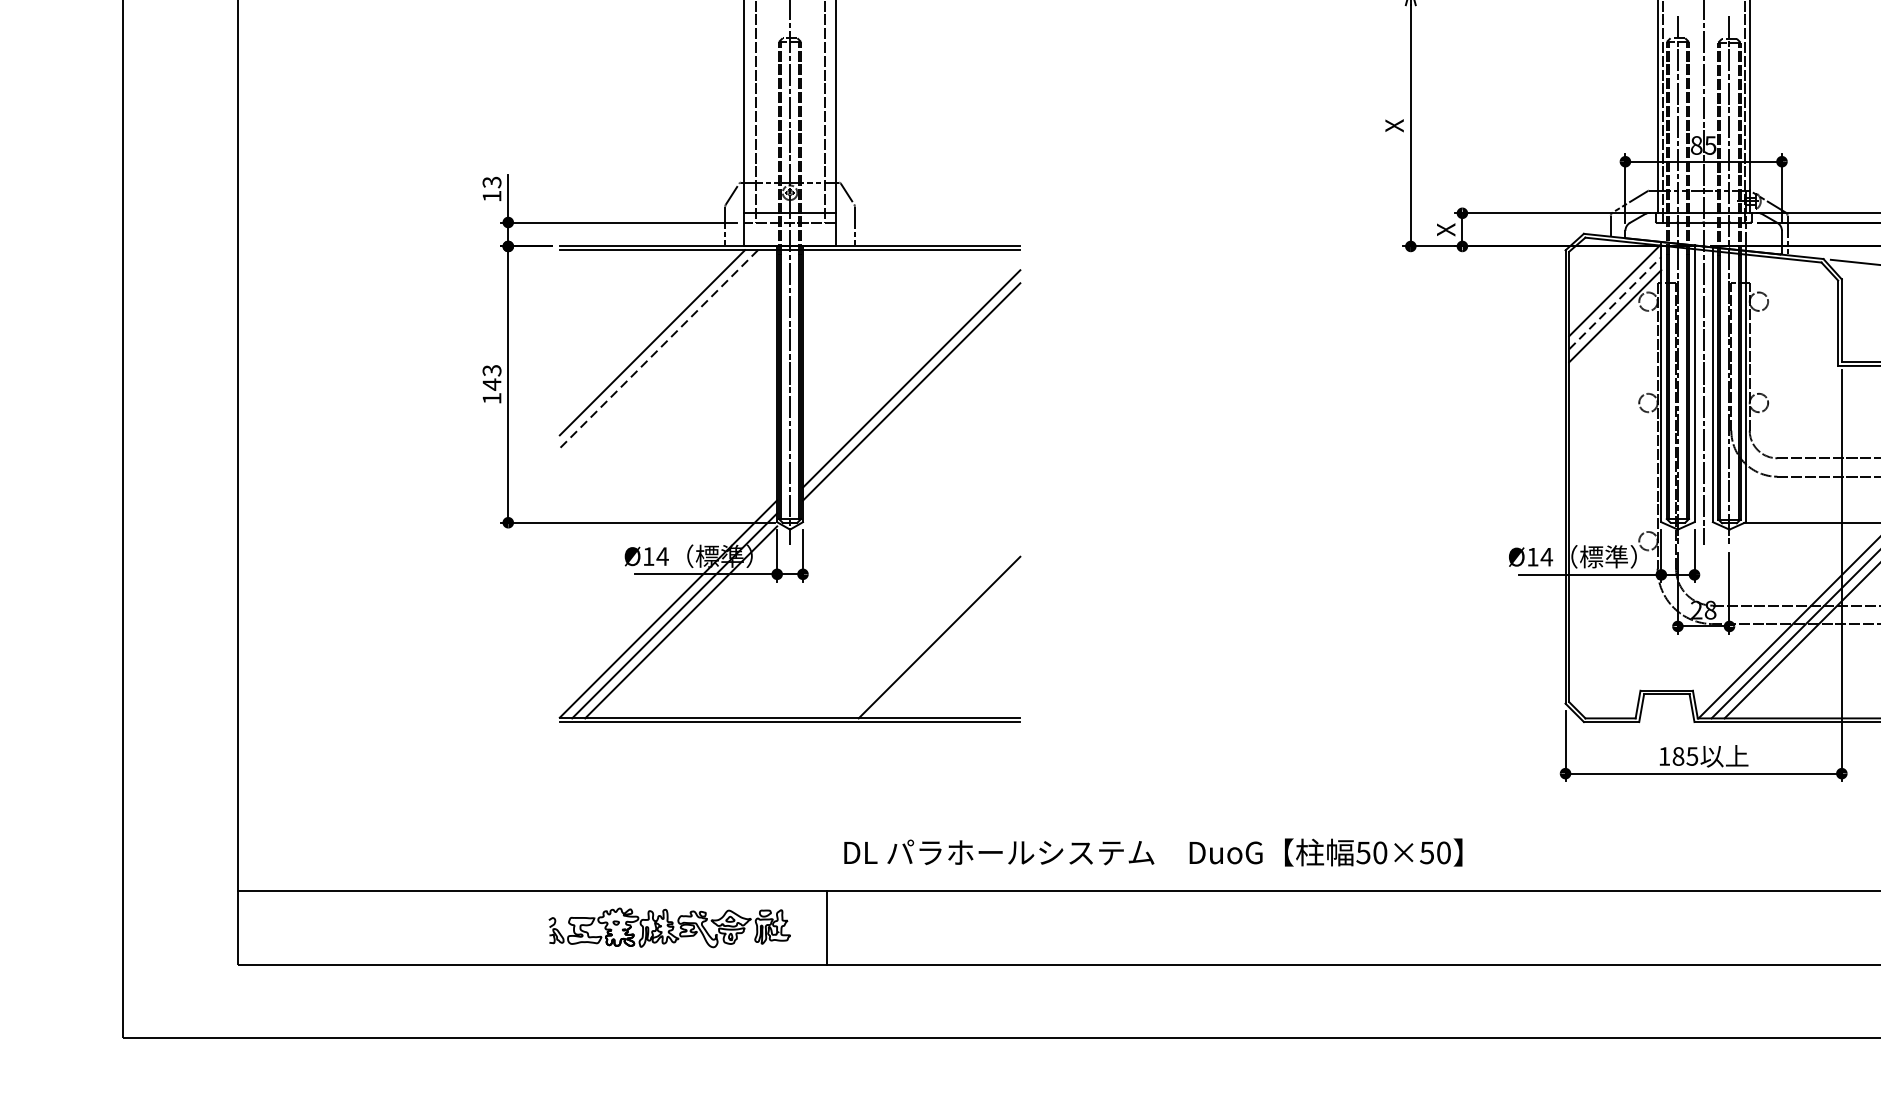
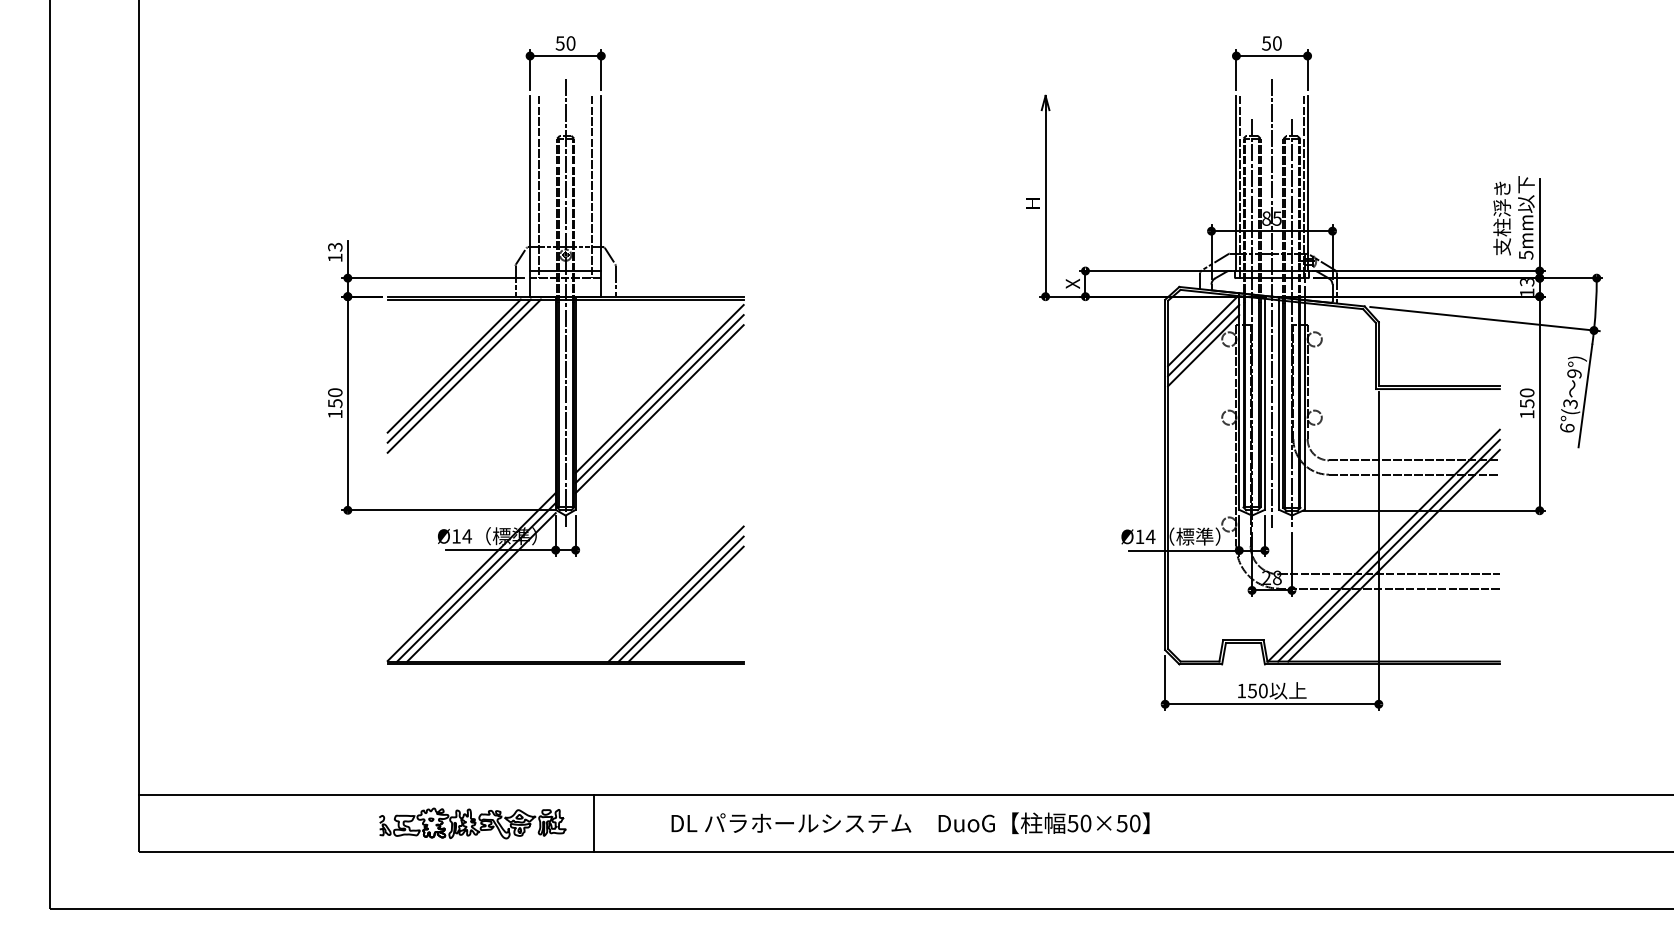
text: (1395, 125) -> (1033, 203), X -> H
line: (1616, 303) -> (1204, 340), dashed -> solid
line: (644, 335) -> (453, 365), added
line: (657, 349) -> (463, 376), dashed -> solid
line: (911, 366) -> (659, 389), added
text: (492, 378) -> (335, 398), 143 -> 150
line: (932, 630) -> (675, 593), added
line: (945, 643) -> (685, 603), added
text: (1684, 755) -> (1257, 690), 185 -> 150
text: (1153, 852) -> (910, 823), moved

